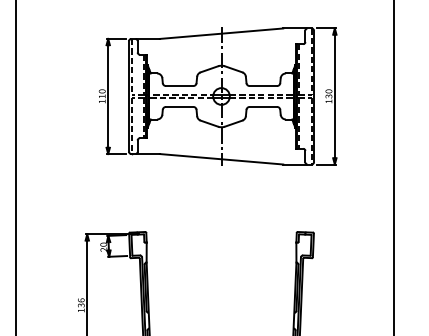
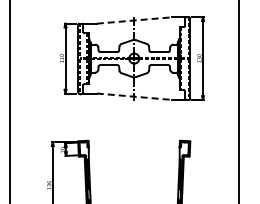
line: (221, 33) -> (134, 20), solid -> dashed
line: (221, 158) -> (134, 96), solid -> dashed

